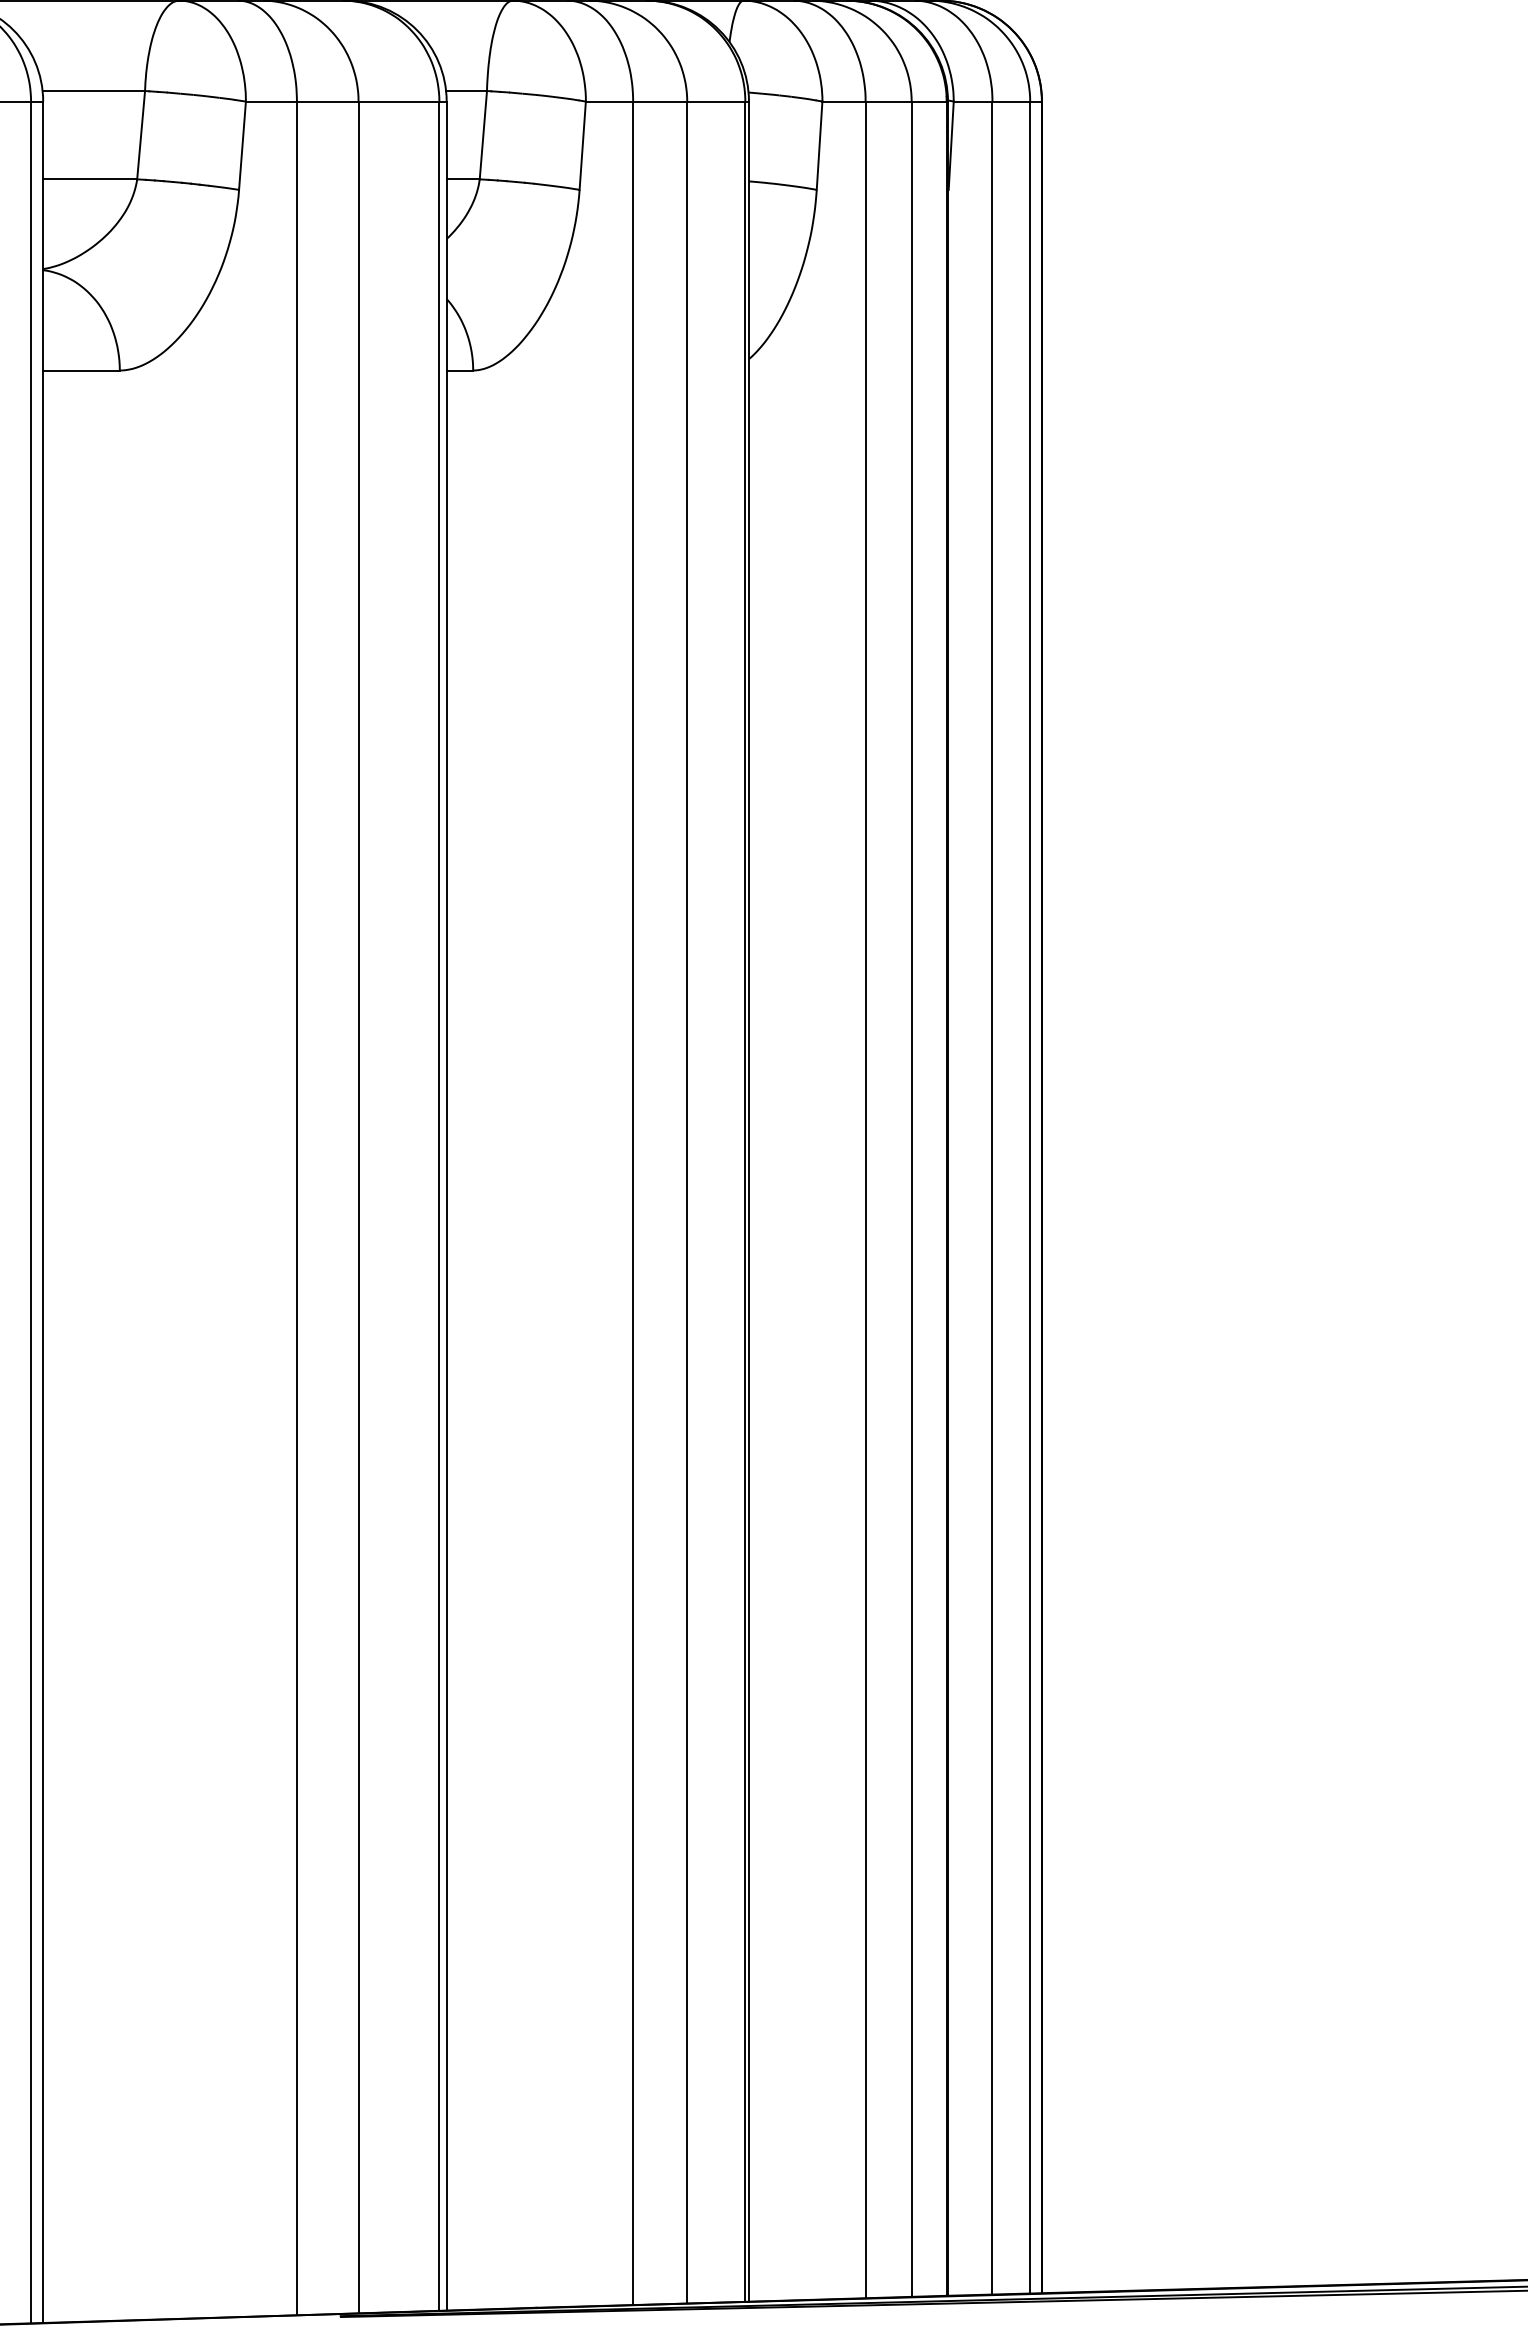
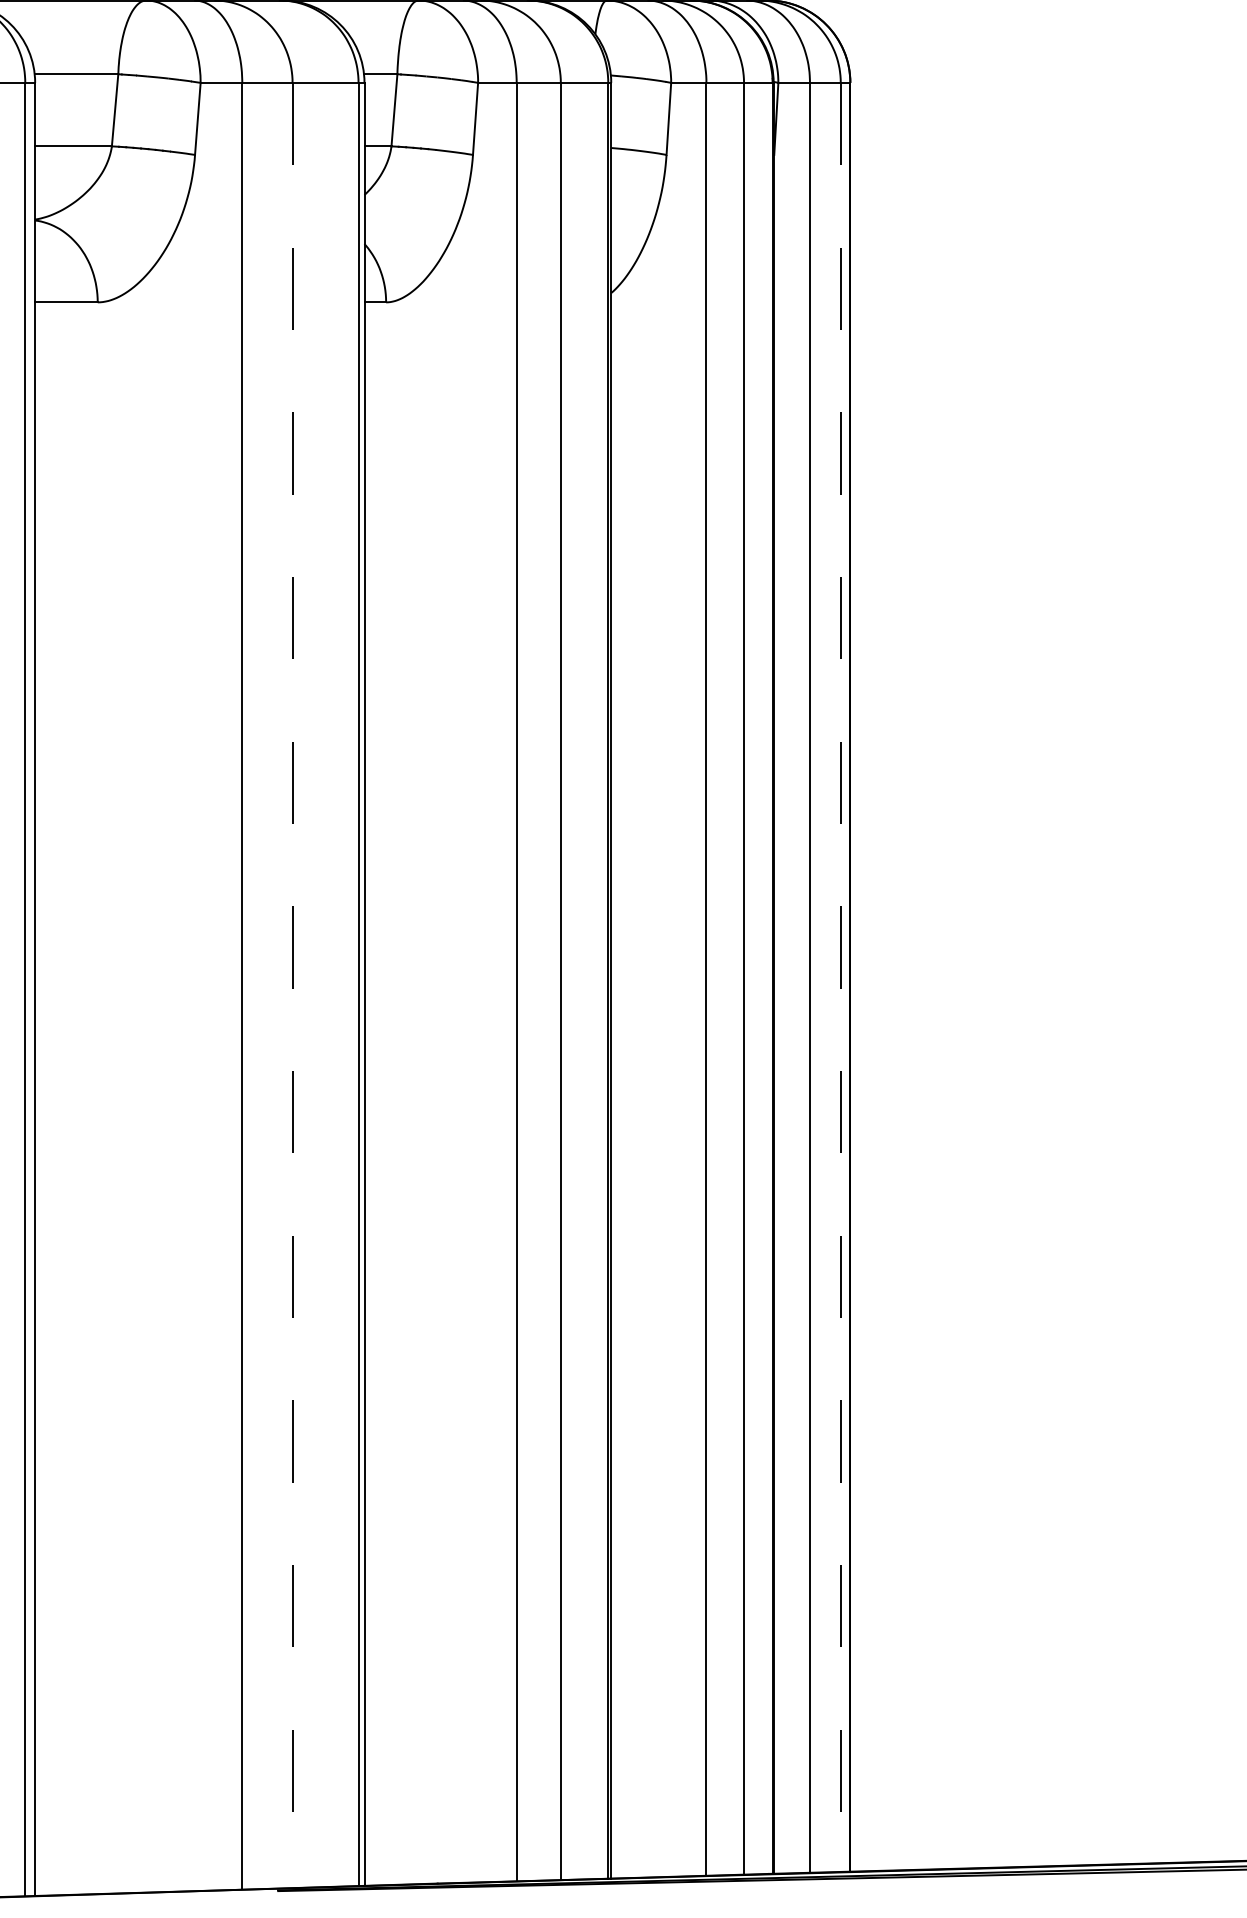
line: (1030, 1197) -> (841, 977), solid -> dashed
line: (358, 1207) -> (292, 985), solid -> dashed

